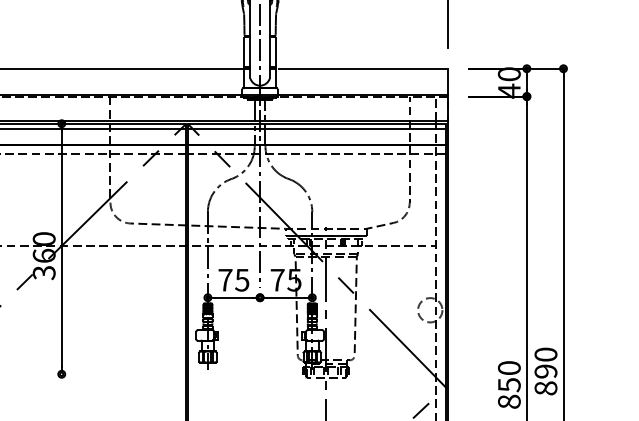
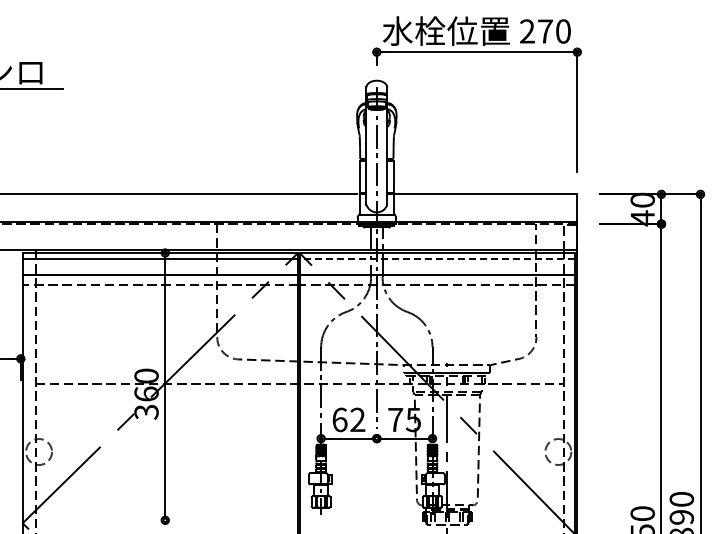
line: (316, 128) -> (437, 258), solid -> dashed
text: (233, 279) -> (348, 419), 75 -> 62

